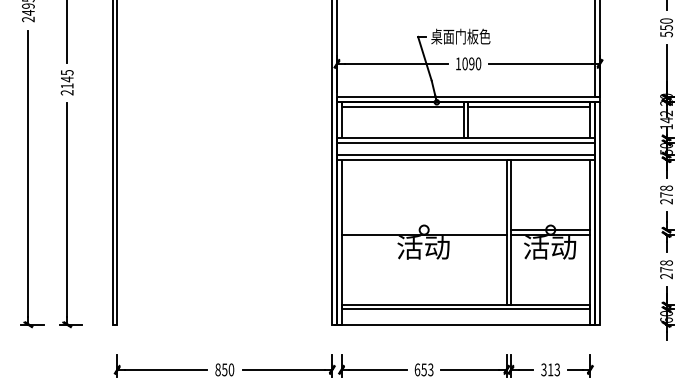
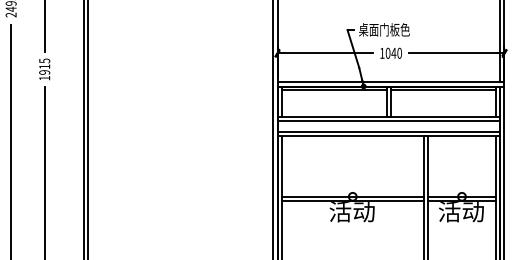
text: (471, 63) -> (393, 53), 1090 -> 1040
text: (66, 85) -> (44, 72), 2145 -> 1915
line: (423, 230) -> (352, 197), added

